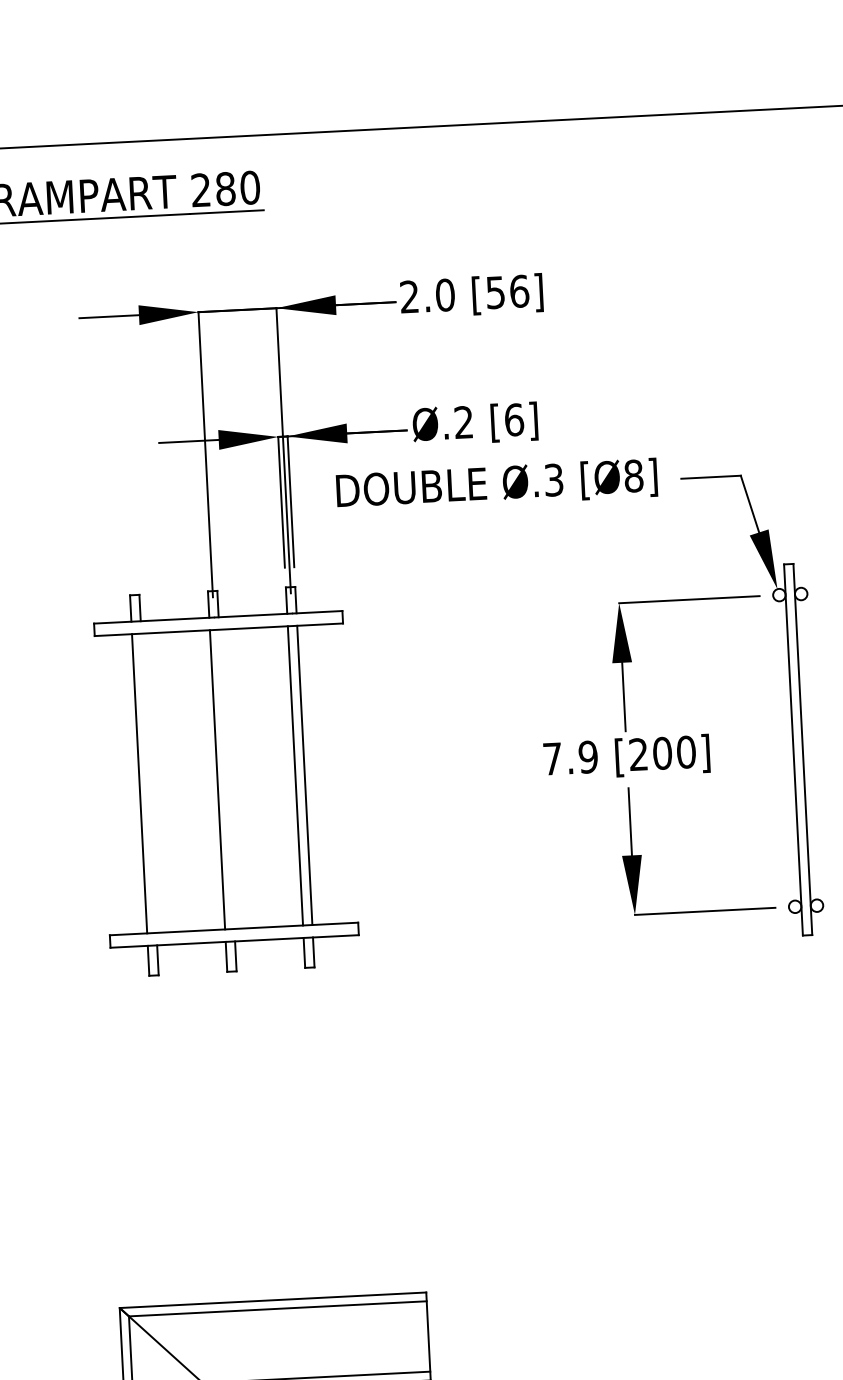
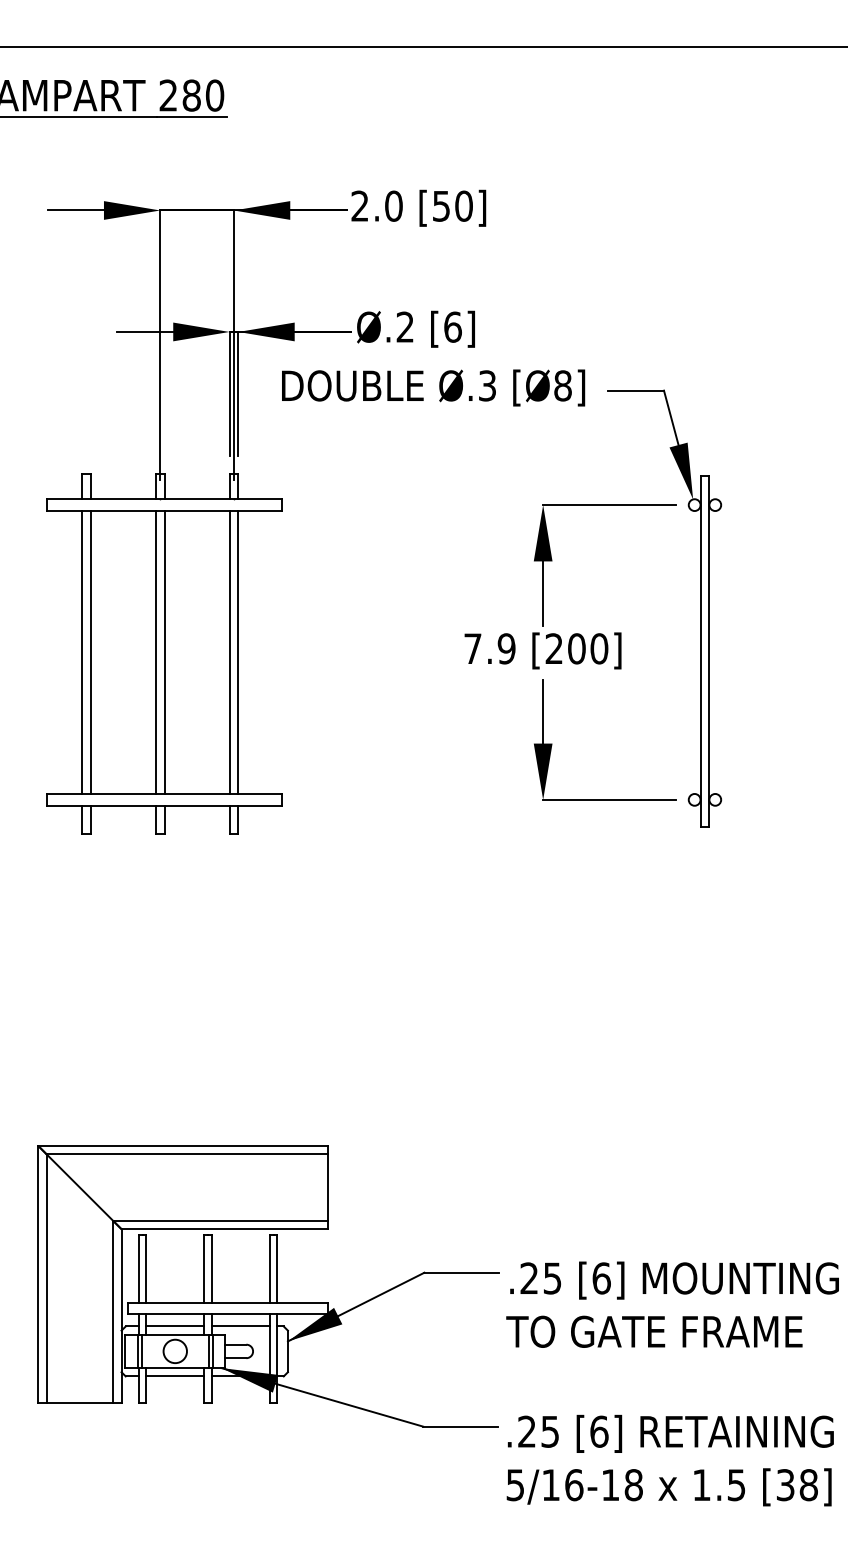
text: (519, 290) -> (464, 205), [56] -> [50]
line: (226, 779) -> (164, 652), added
line: (149, 783) -> (91, 652), added

